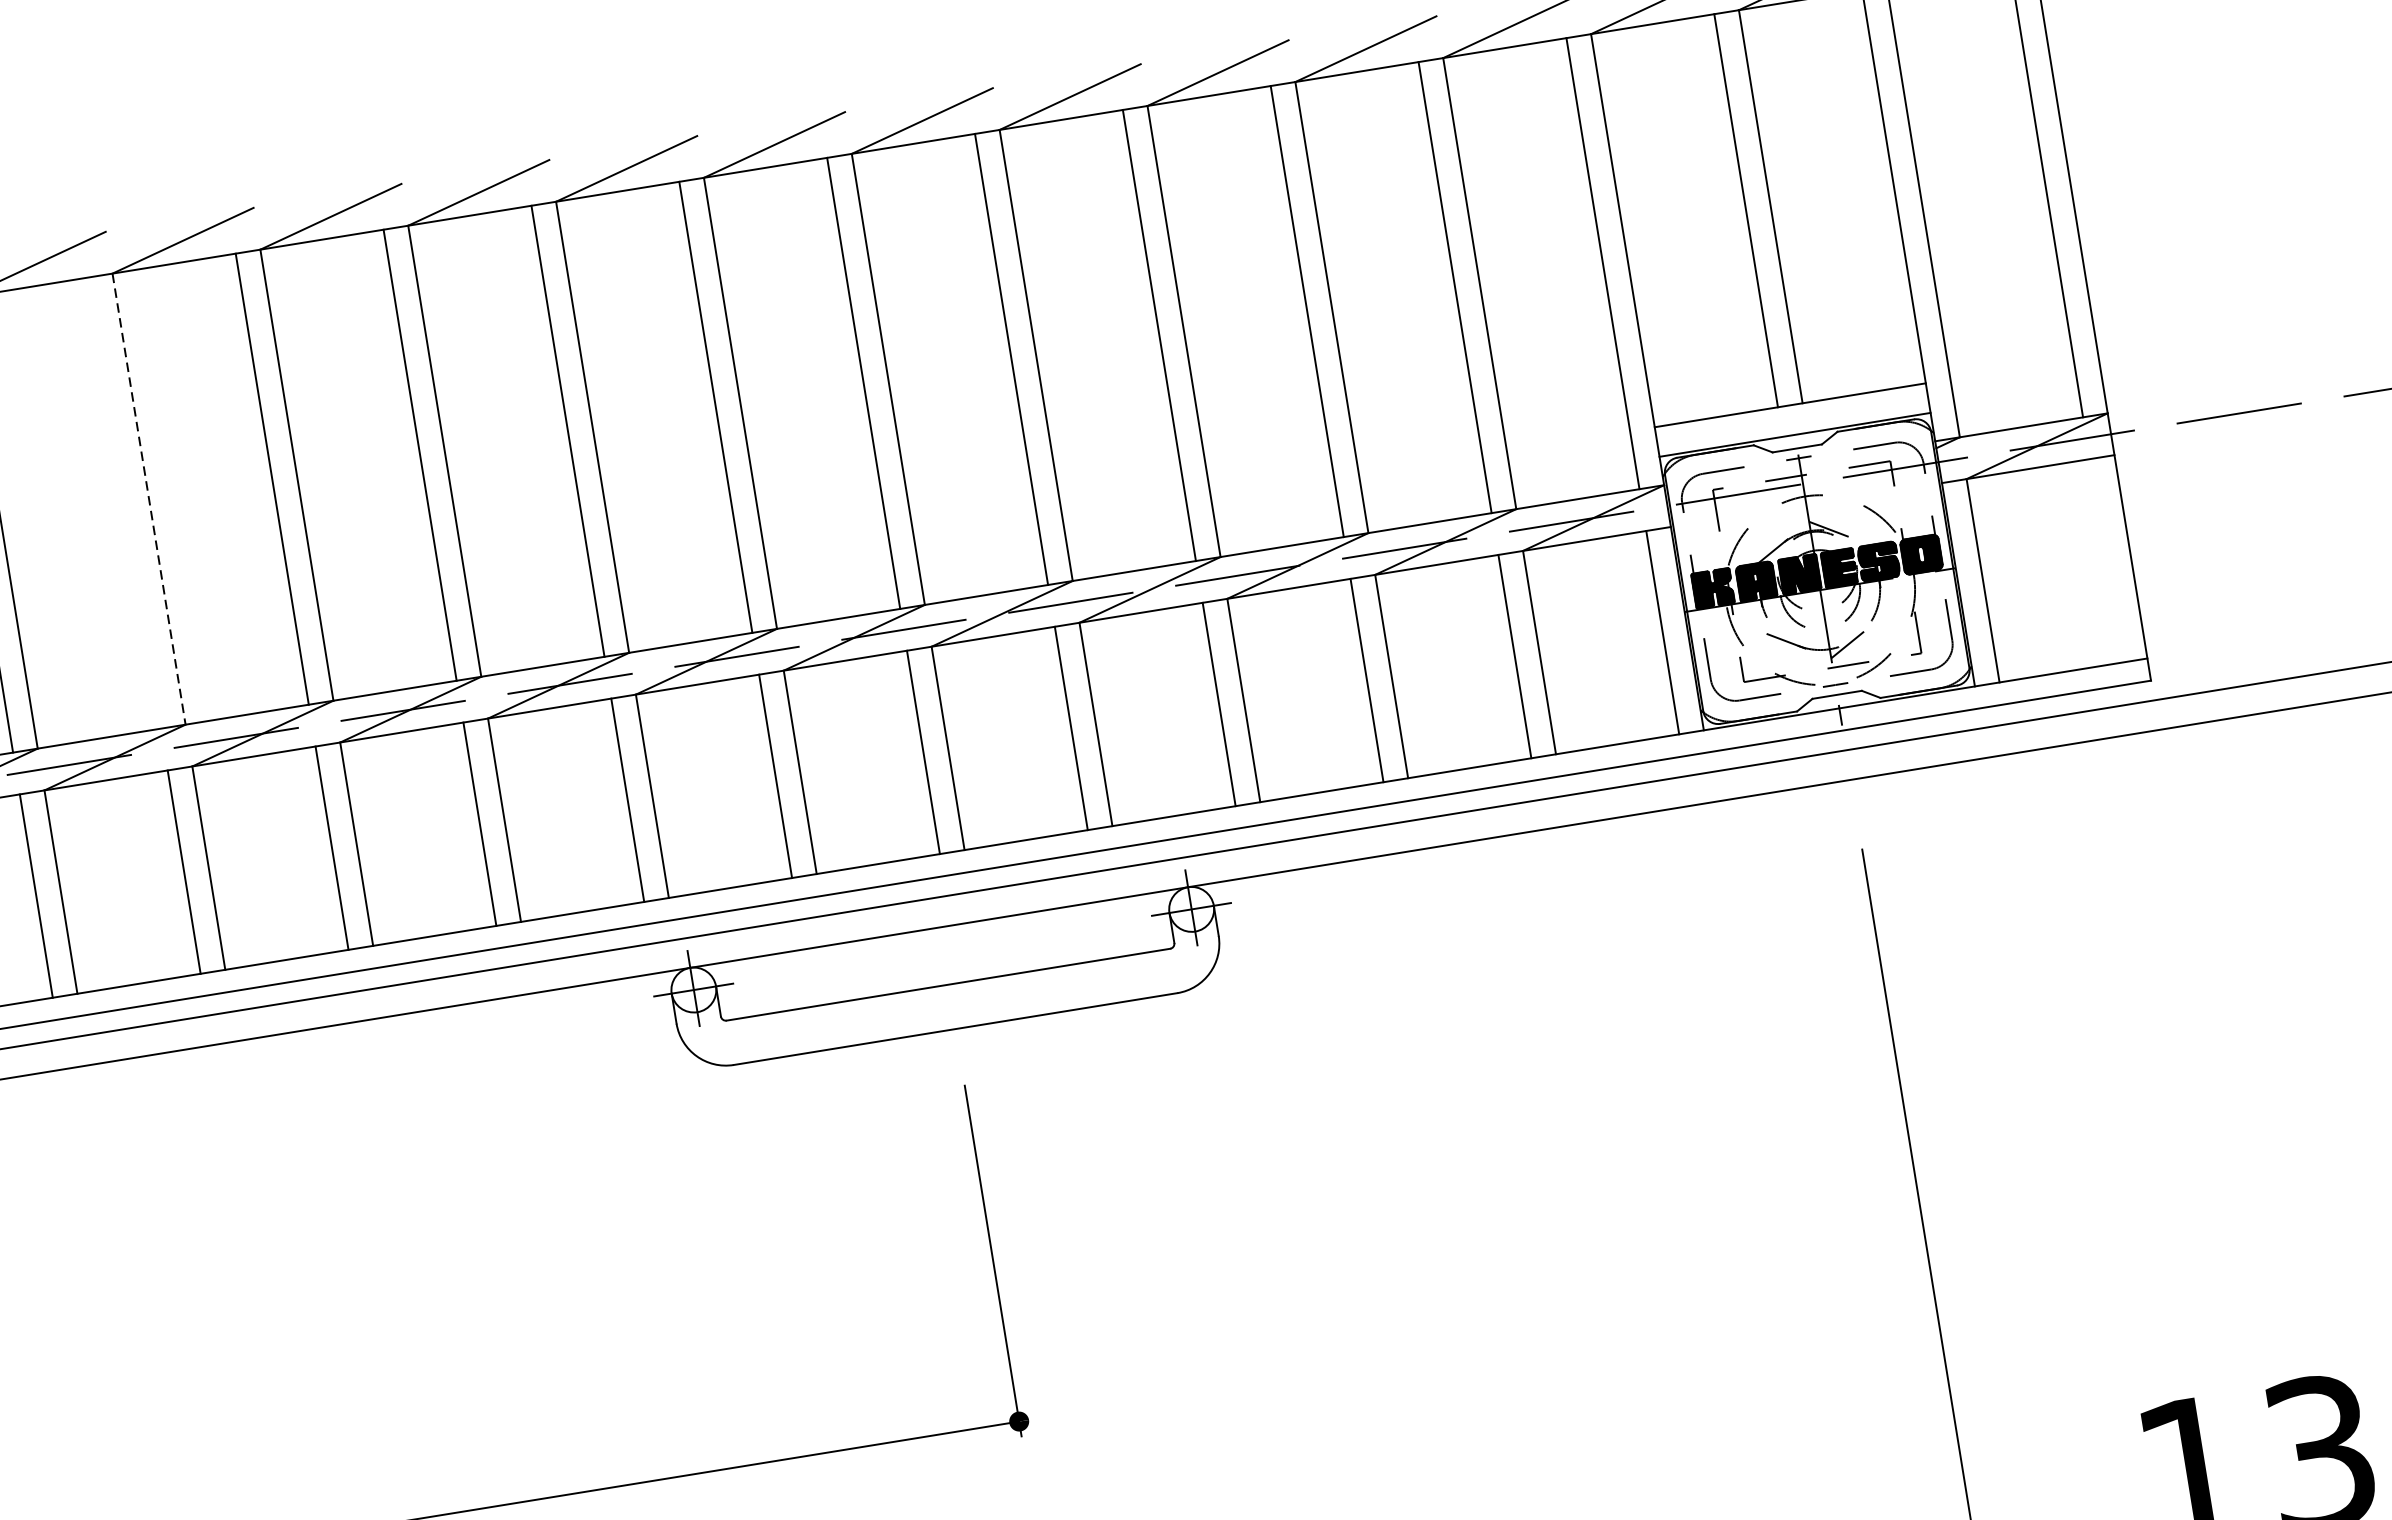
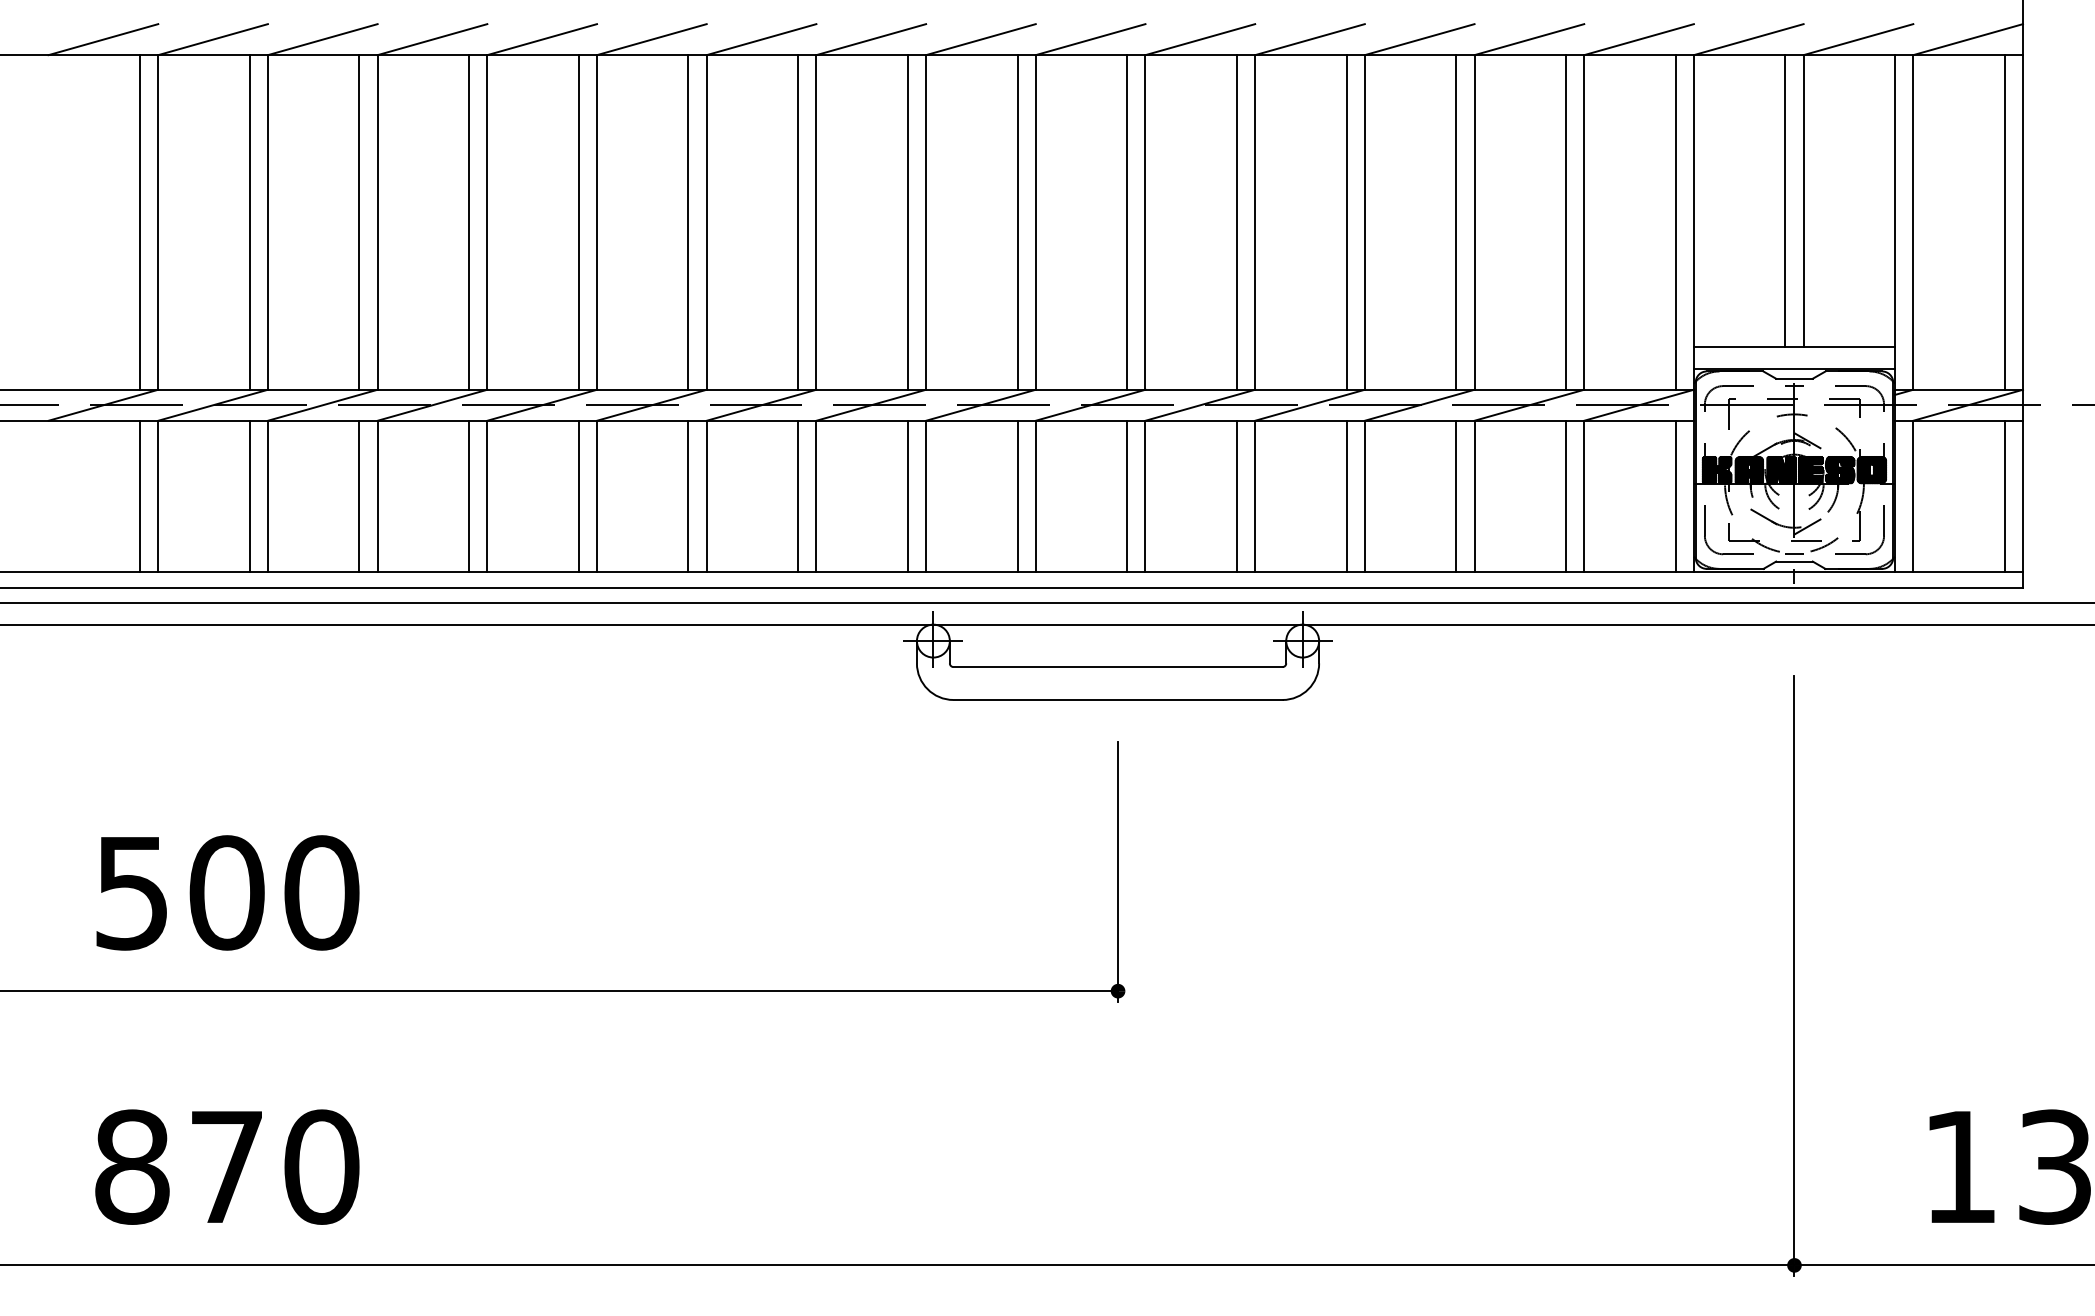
line: (149, 499) -> (597, 222), dashed -> solid
line: (124, 503) -> (578, 222), added
line: (2105, 559) -> (2004, 495), added

